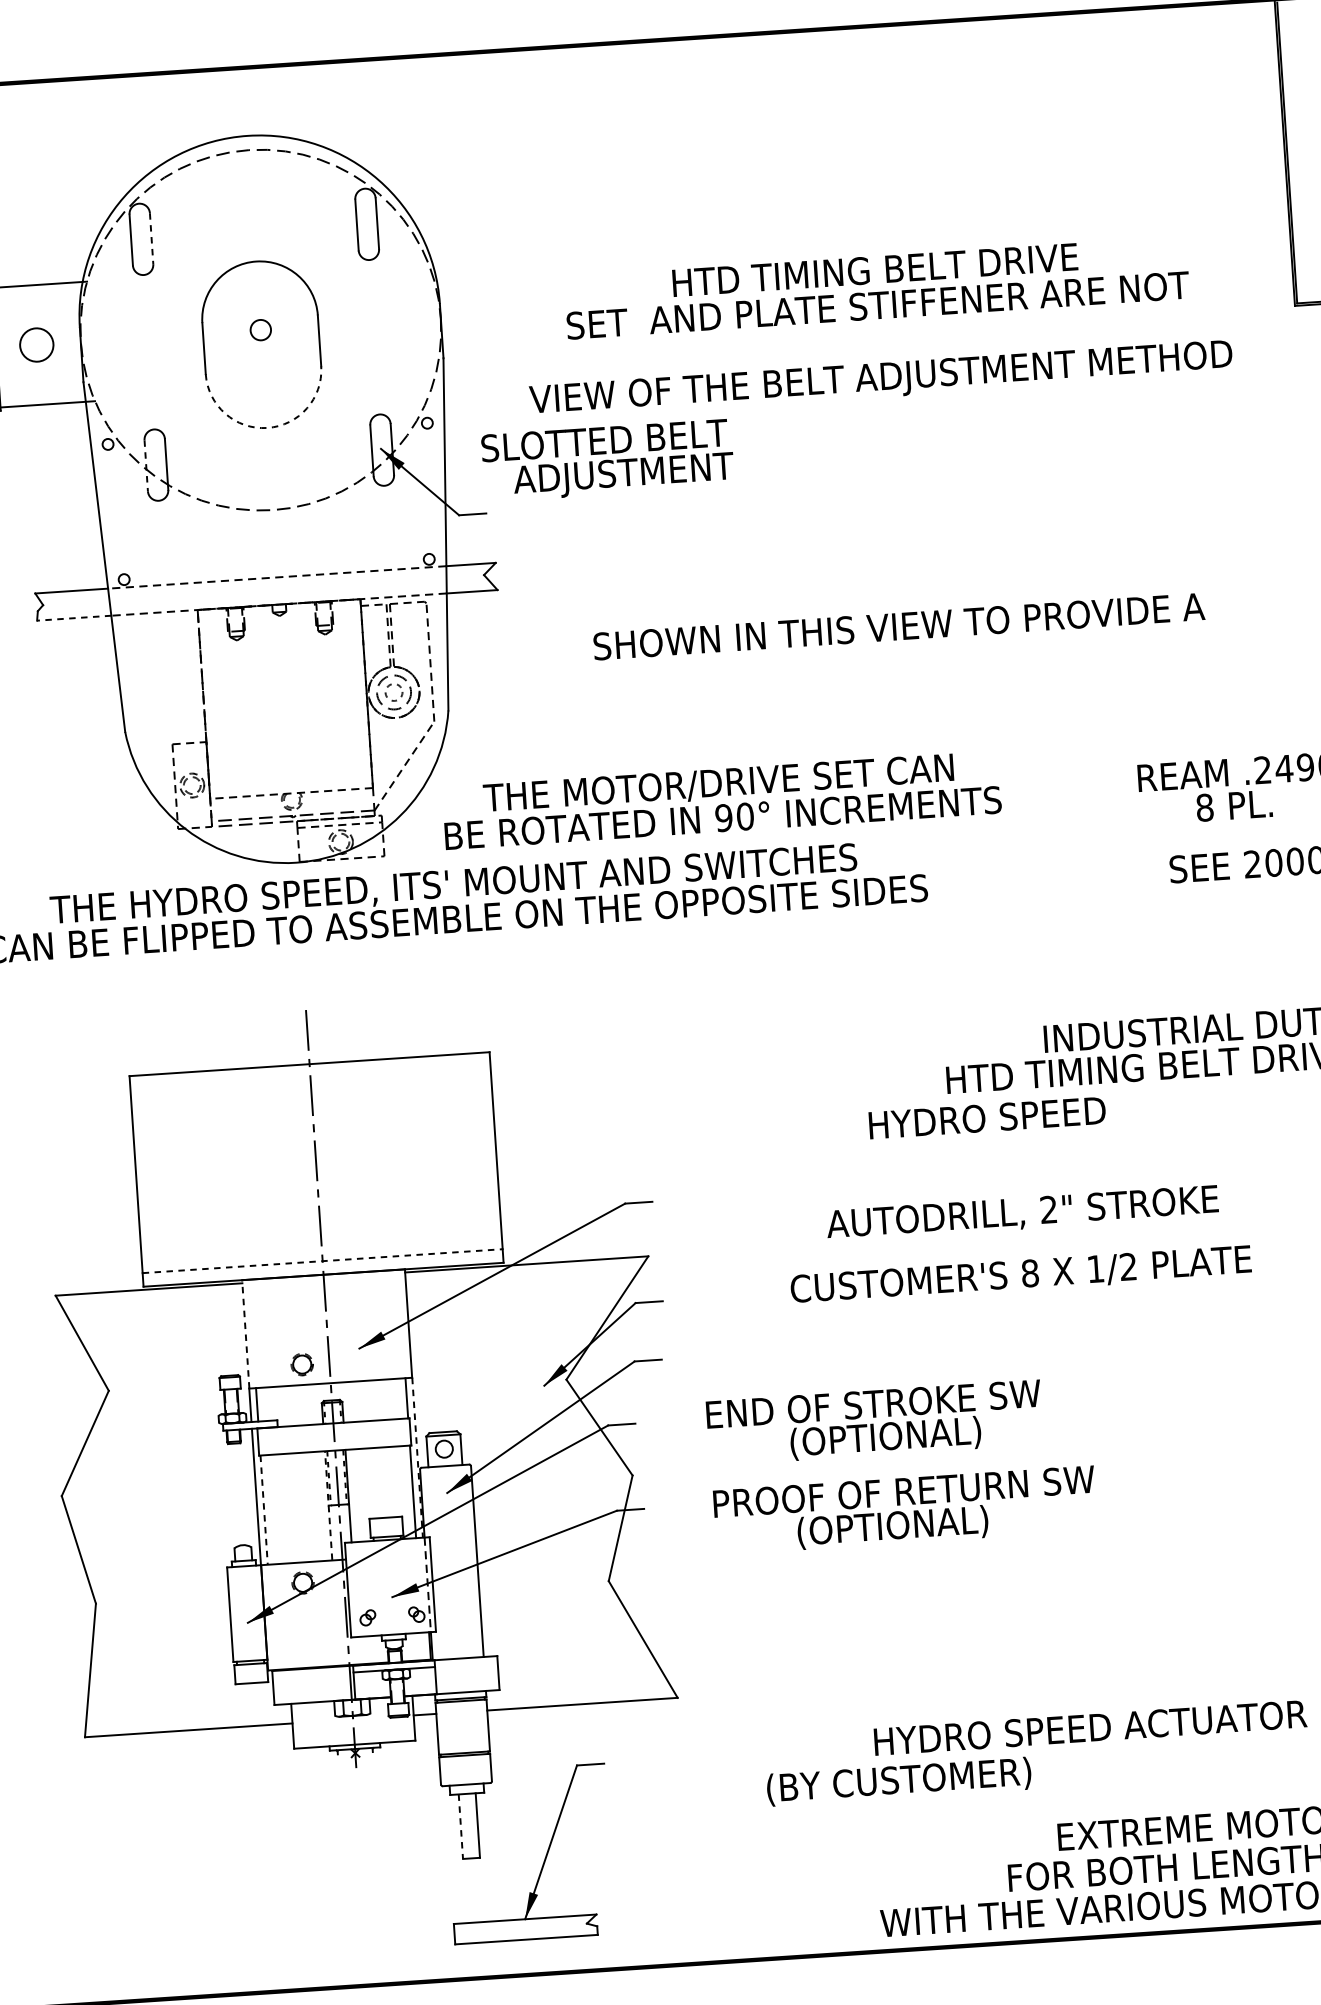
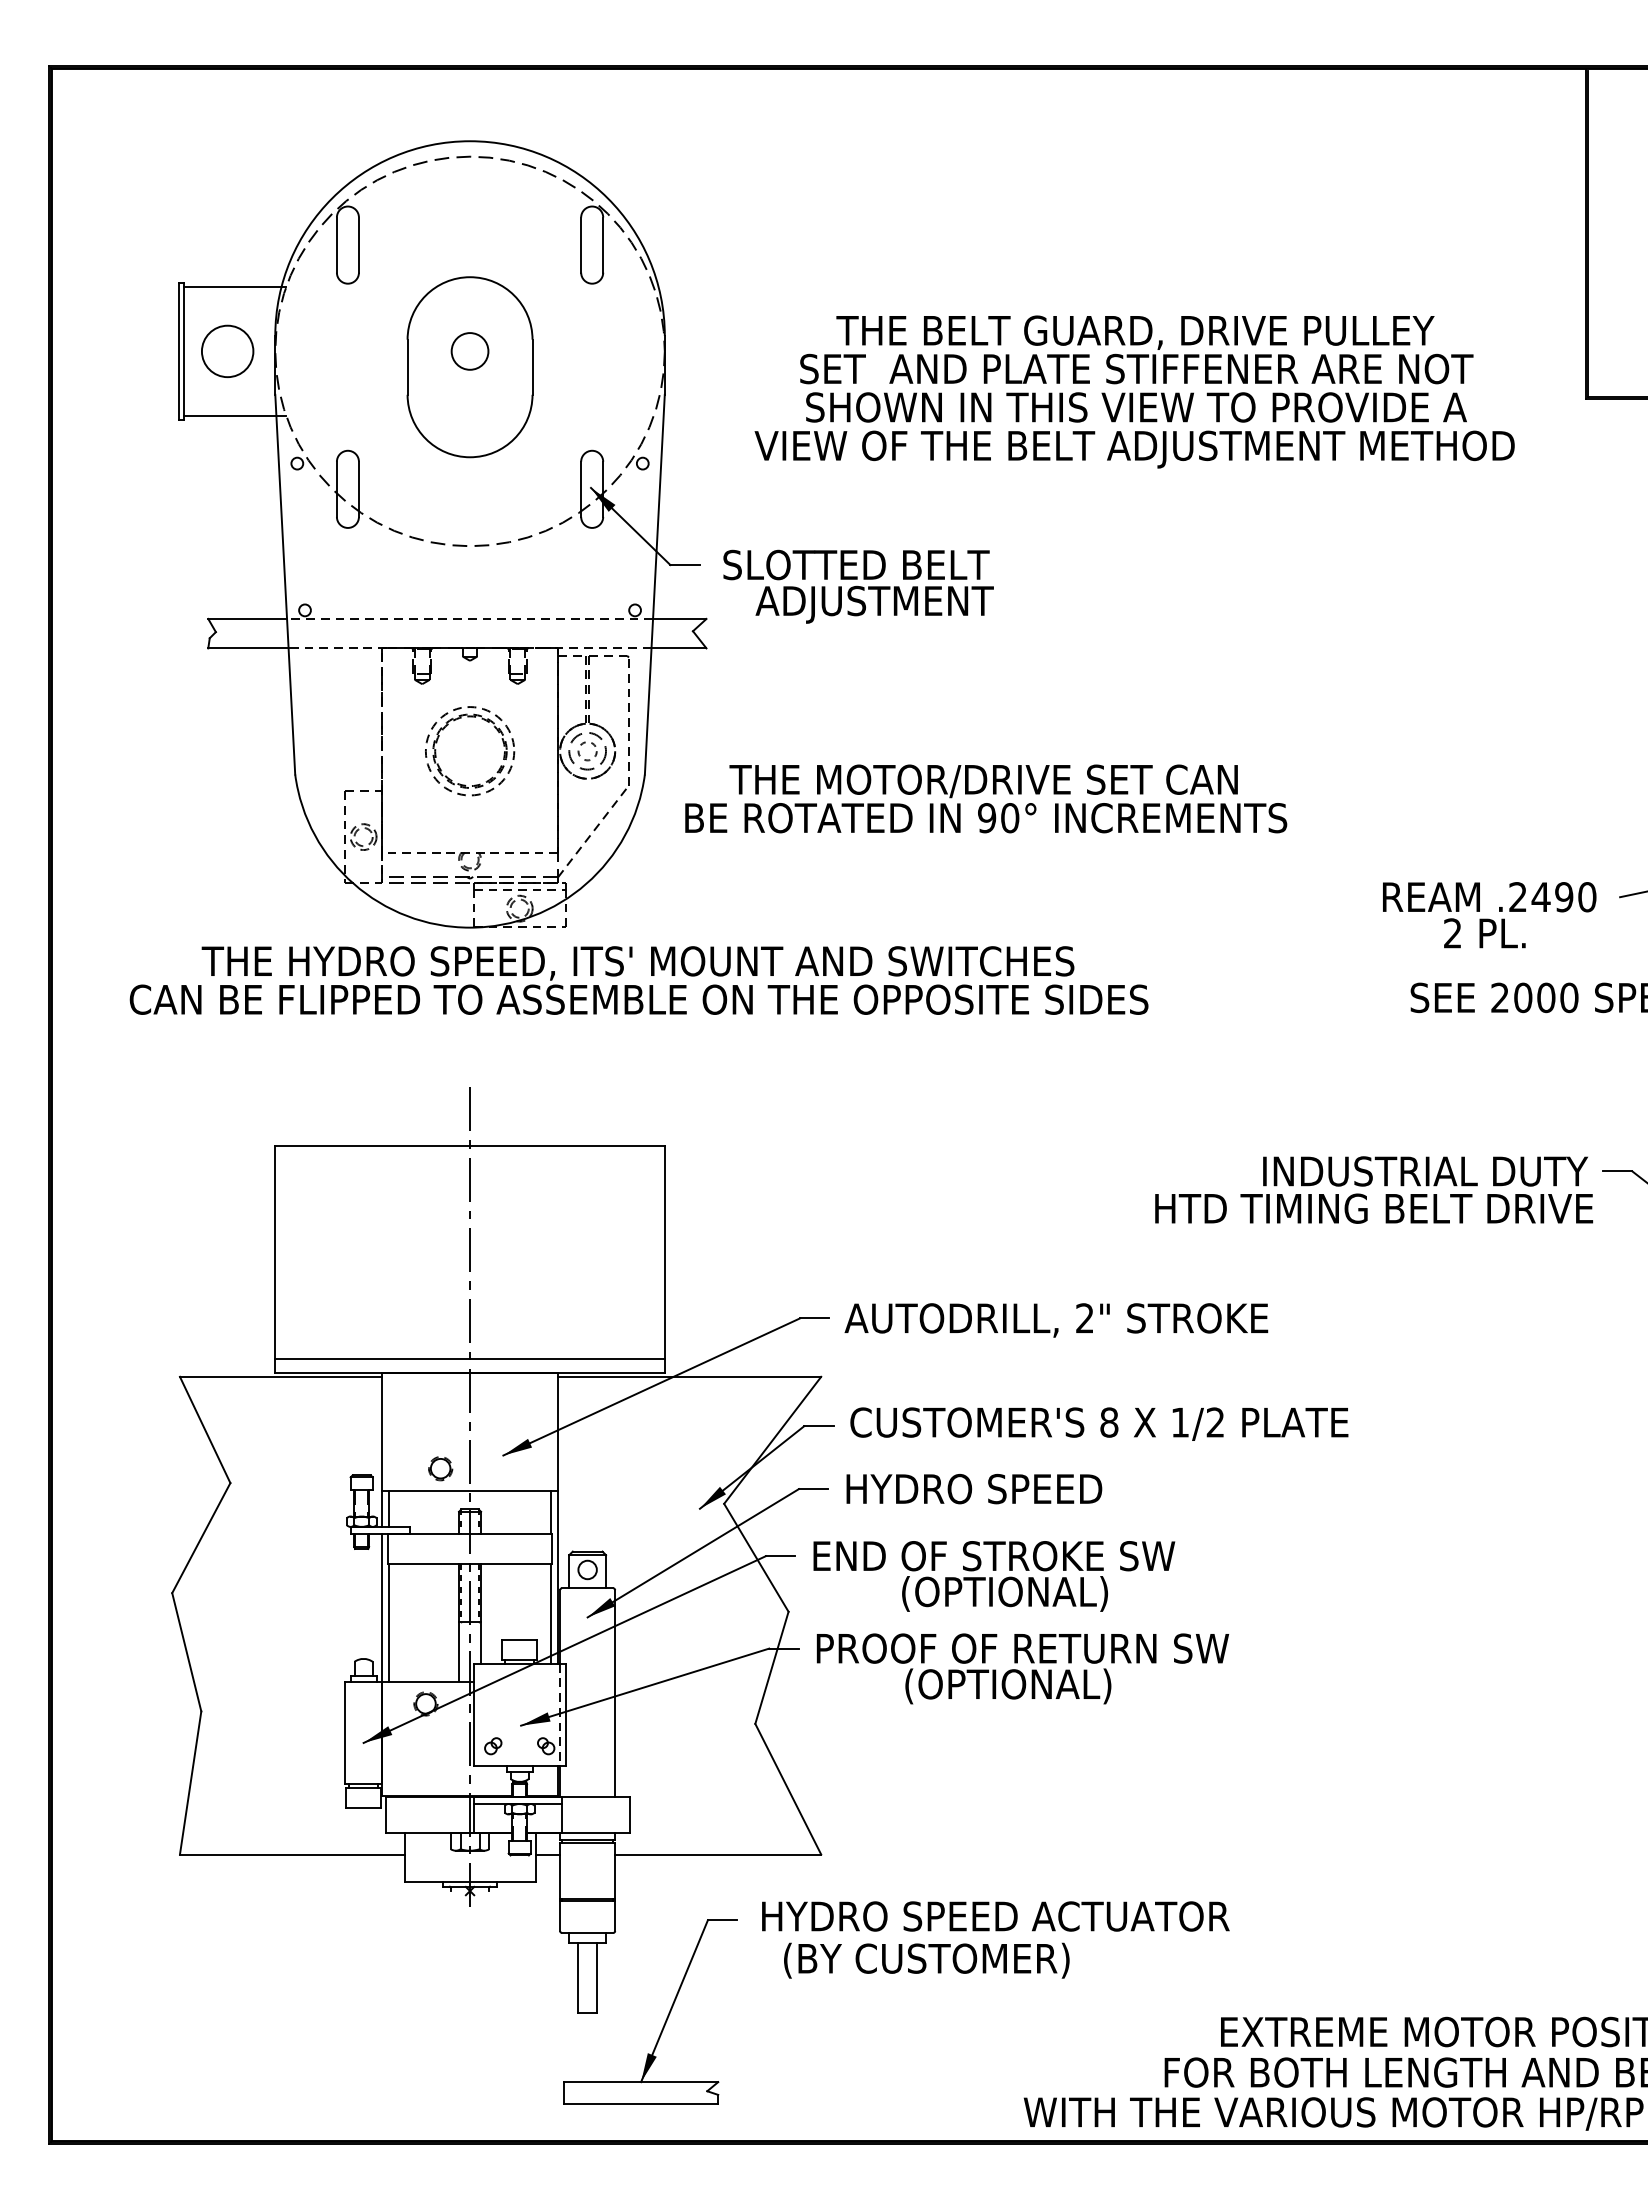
line: (151, 239) -> (358, 245), dashed -> solid
text: (874, 271) -> (1135, 332), HTD TIMING BELT DRIVE -> THE BELT GUARD, DRIVE PULLEY
circle: (260, 330) -> (469, 351), size x1.67
circle: (36, 345) -> (227, 351), size x1.43
arc: (267, 428) -> (470, 457), dashed -> solid
text: (607, 460) -> (858, 586), moved
line: (145, 465) -> (336, 489), dashed -> solid
line: (73, 618) -> (247, 648), dashed -> solid
text: (899, 626) -> (1136, 407), moved
part: (314, 710) -> (500, 765), added
text: (722, 799) -> (986, 798), moved
text: (1204, 807) -> (1452, 933), 8 -> 2
text: (987, 1118) -> (974, 1489), moved
text: (1022, 1213) -> (1056, 1320), moved
line: (323, 1260) -> (470, 1358), dashed -> solid
text: (1021, 1274) -> (1099, 1423), moved
line: (246, 1334) -> (382, 1432), dashed -> solid
text: (875, 1422) -> (994, 1576), moved
line: (417, 1457) -> (558, 1577), dashed -> solid
line: (329, 1505) -> (459, 1622), dashed -> solid
line: (264, 1510) -> (389, 1623), dashed -> solid
text: (904, 1510) -> (1022, 1668), moved
text: (1090, 1727) -> (995, 1916), moved
text: (898, 1781) -> (926, 1960), moved
line: (460, 1826) -> (578, 1977), dashed -> solid

